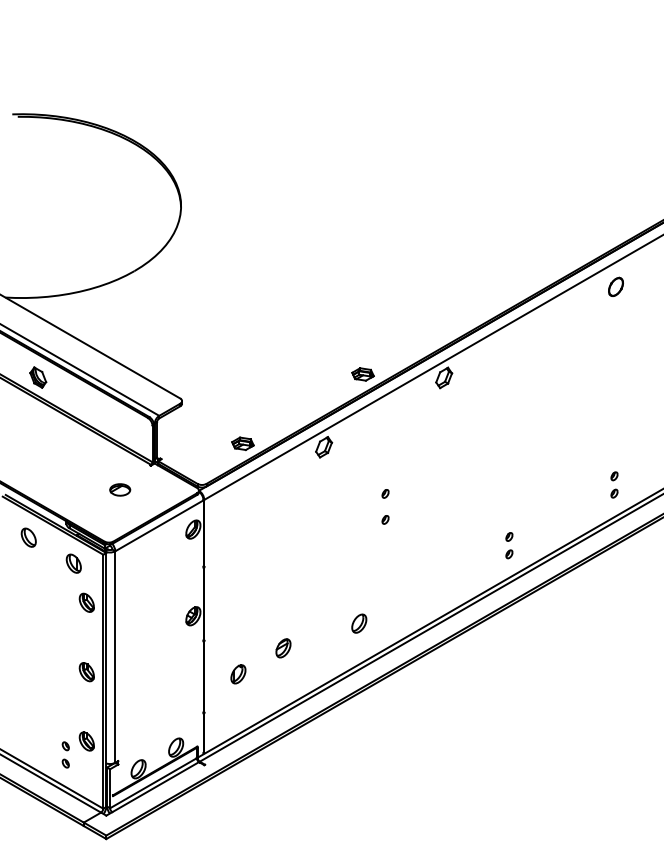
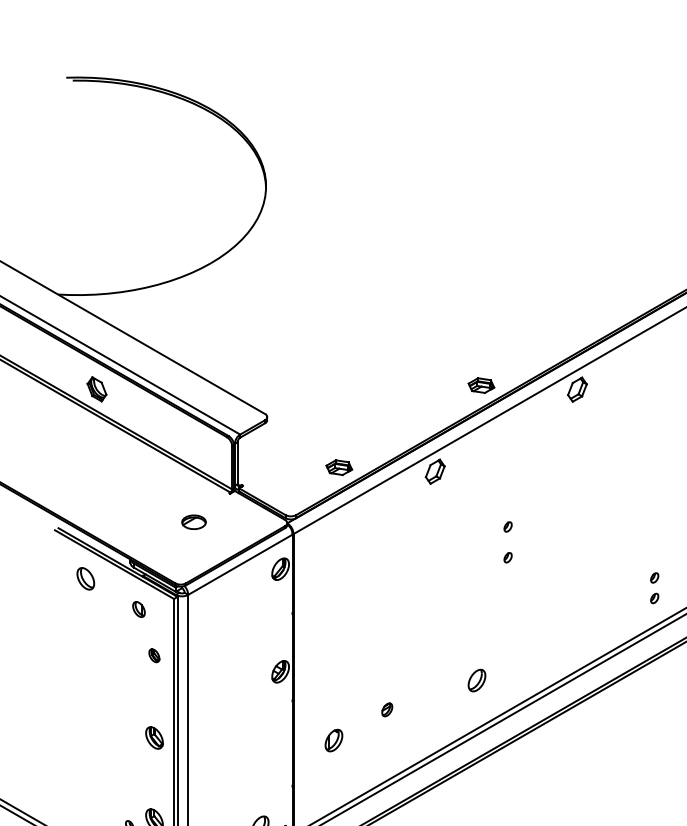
part: (73, 563) -> (138, 609), size x0.7
part: (86, 602) -> (154, 655), size x0.6
part: (283, 648) -> (387, 709), size x0.6

